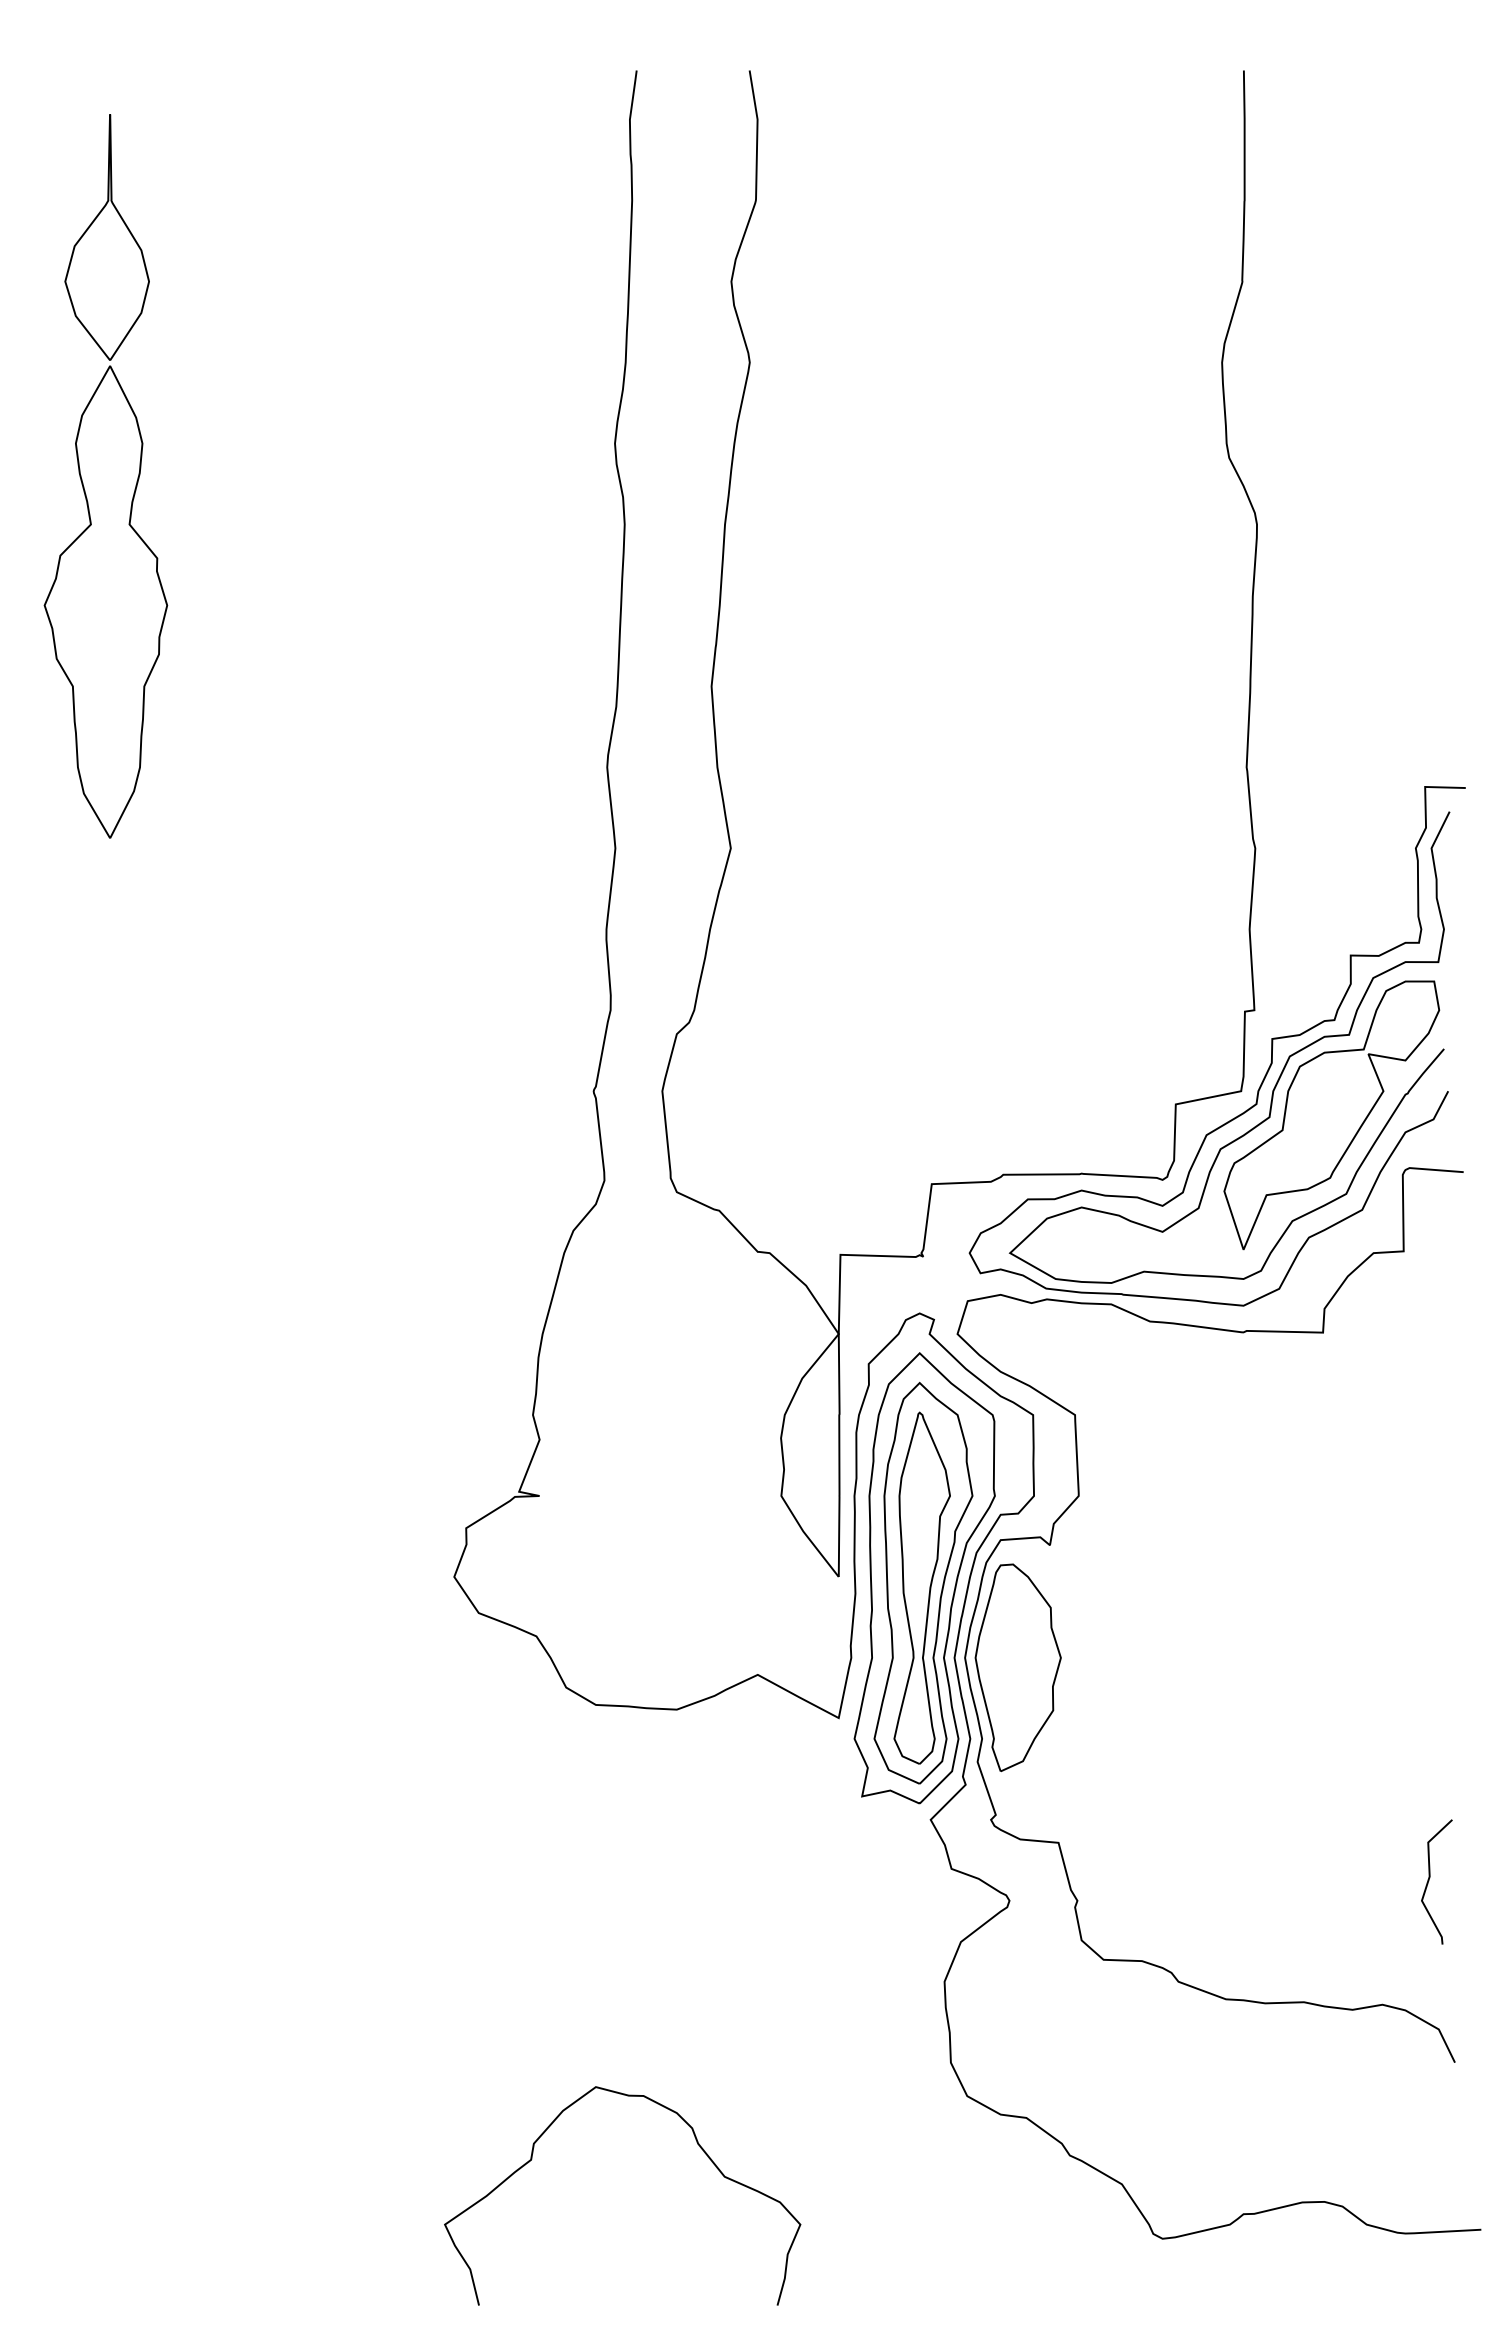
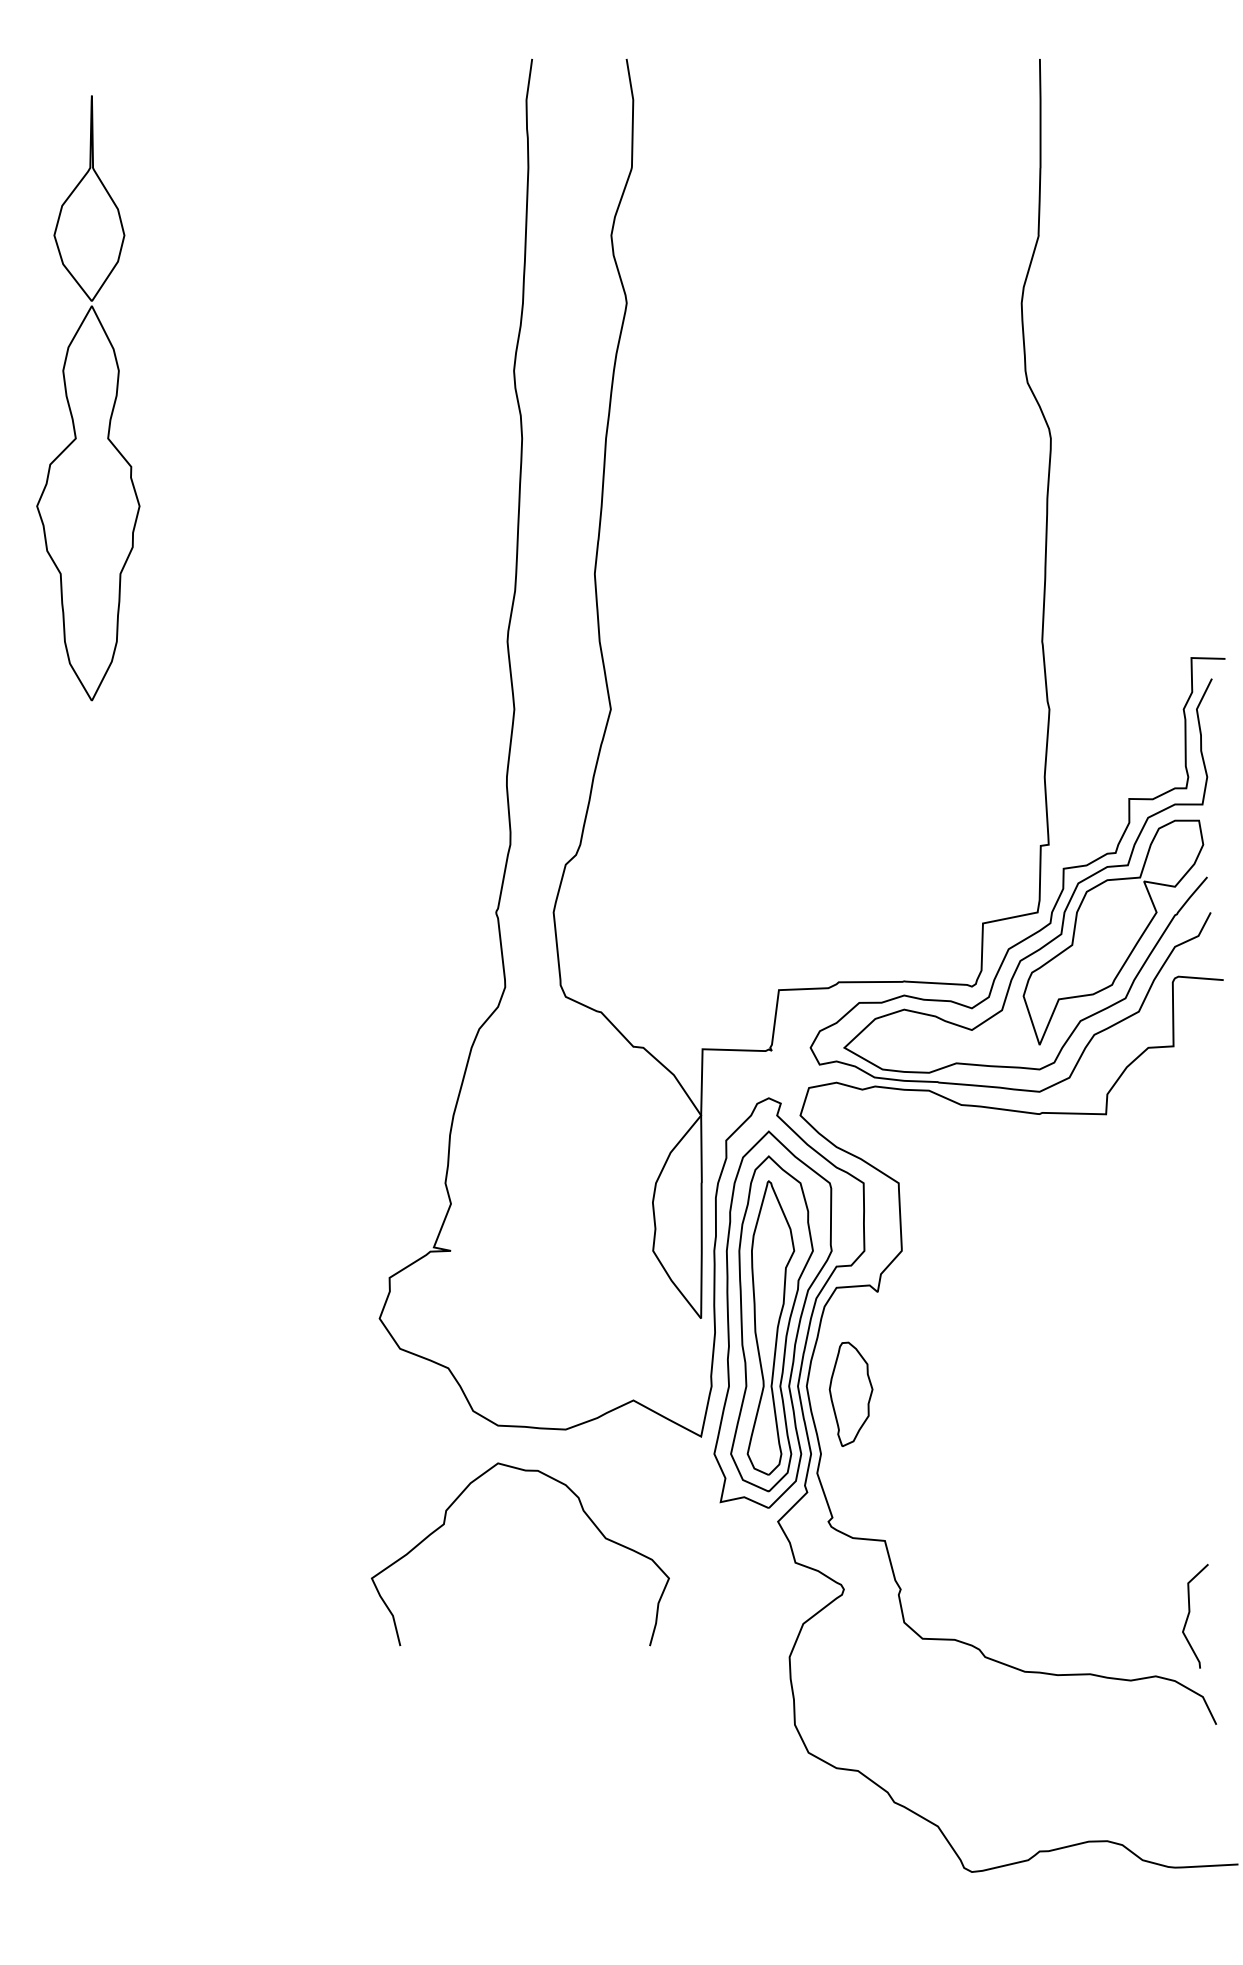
part: (1017, 1667) -> (850, 1394), size x0.6
curve: (1429, 1881) -> (1189, 1615), moved
curve: (697, 2144) -> (583, 1511), moved

